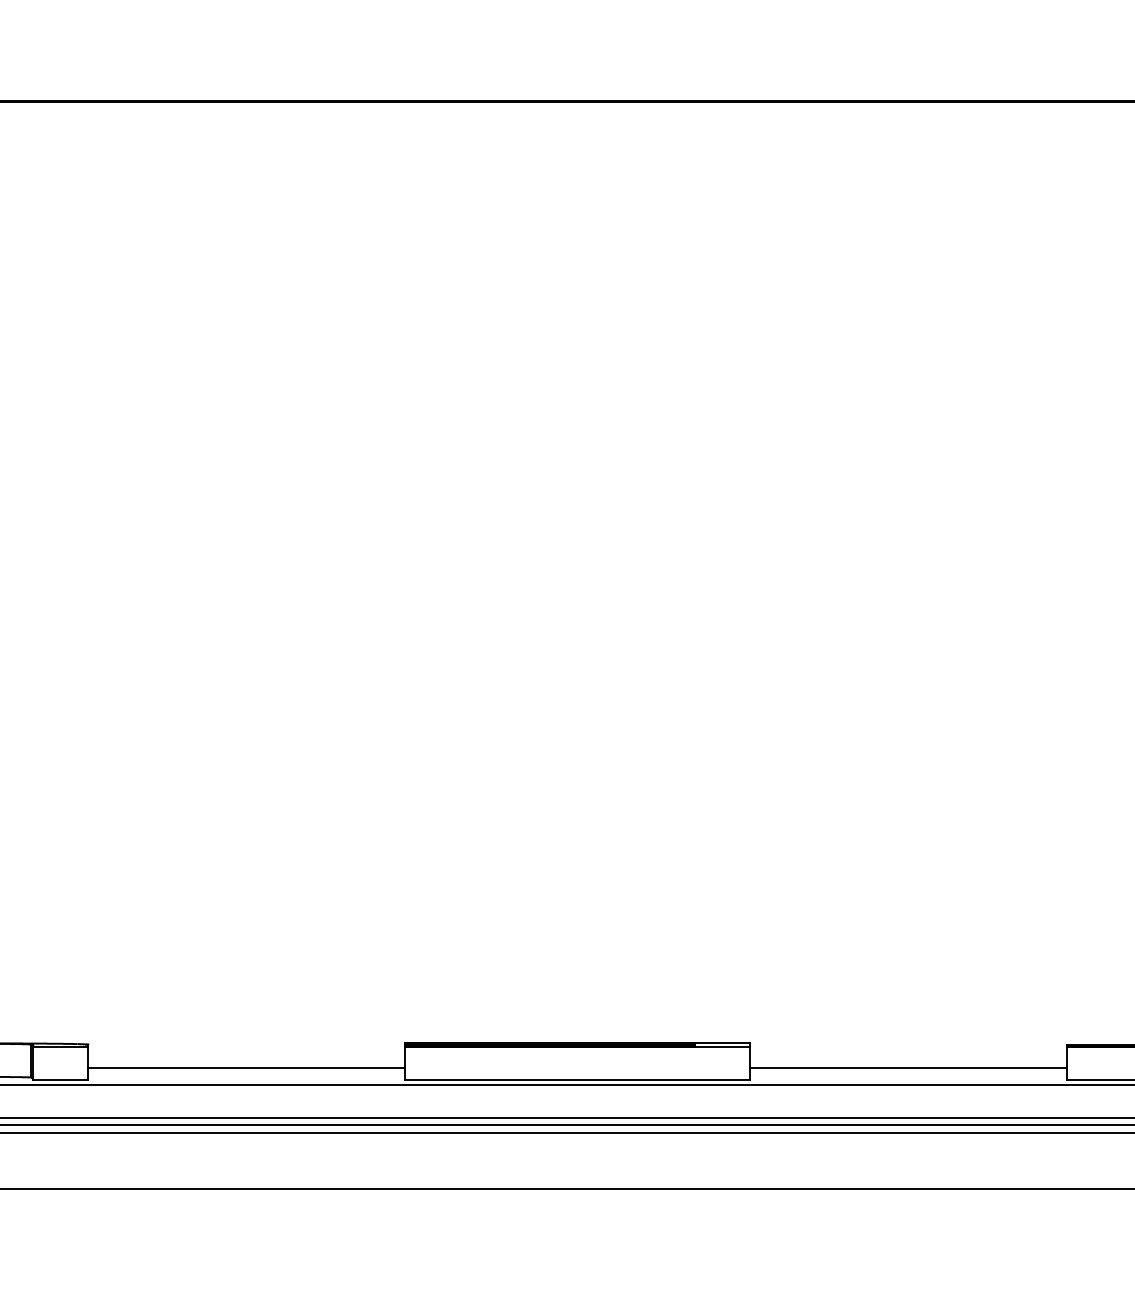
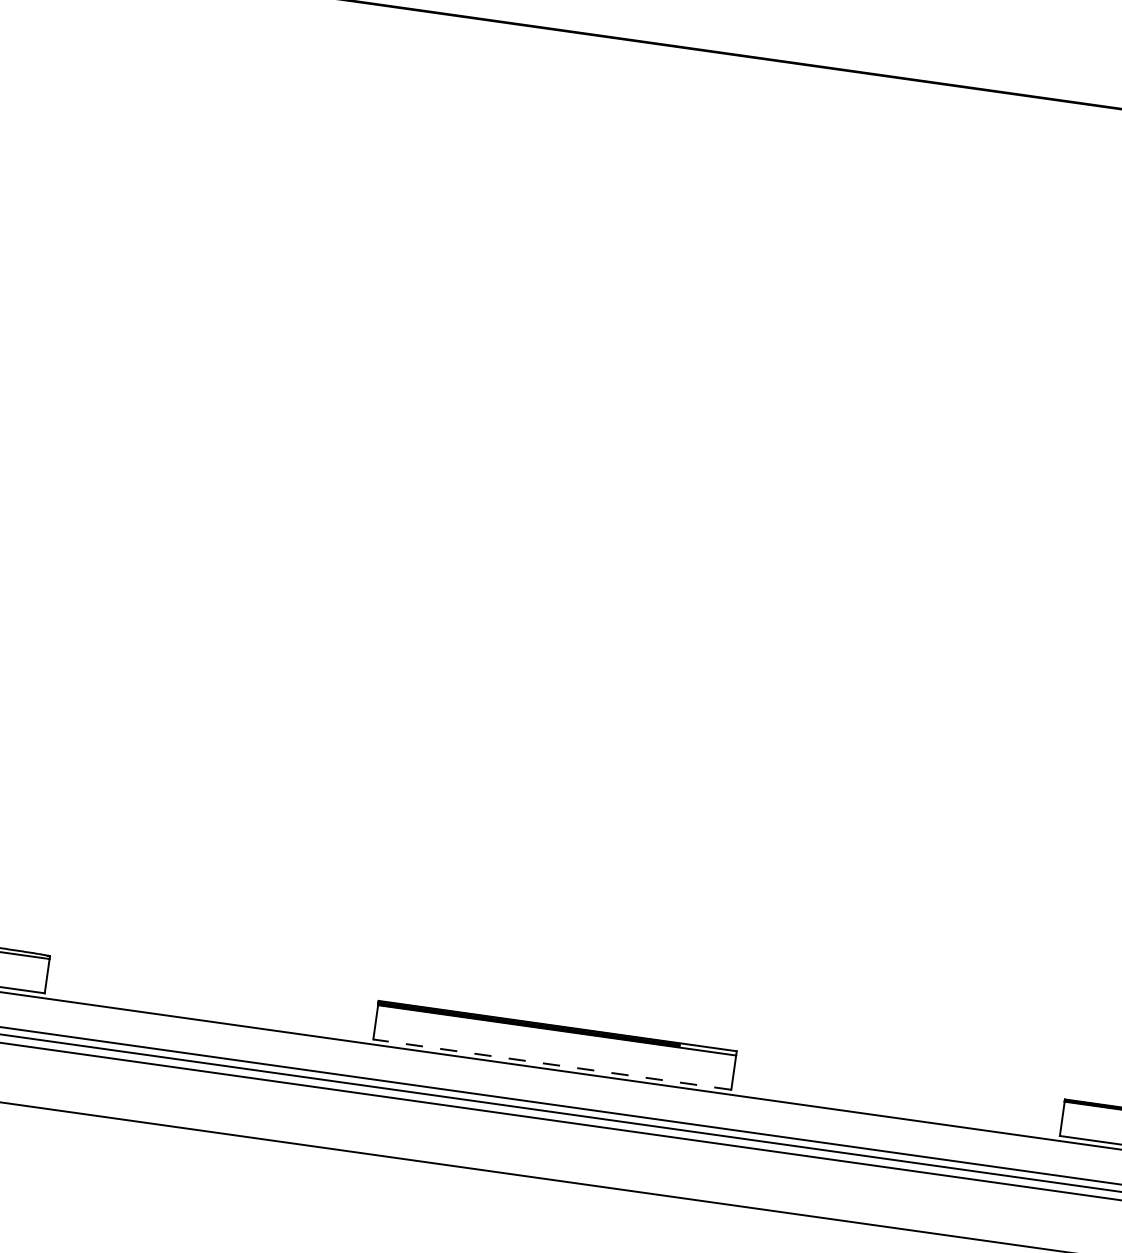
line: (246, 1067) -> (210, 1002), removed
line: (908, 1067) -> (897, 1099), removed
line: (577, 1080) -> (552, 1064), solid -> dashed

